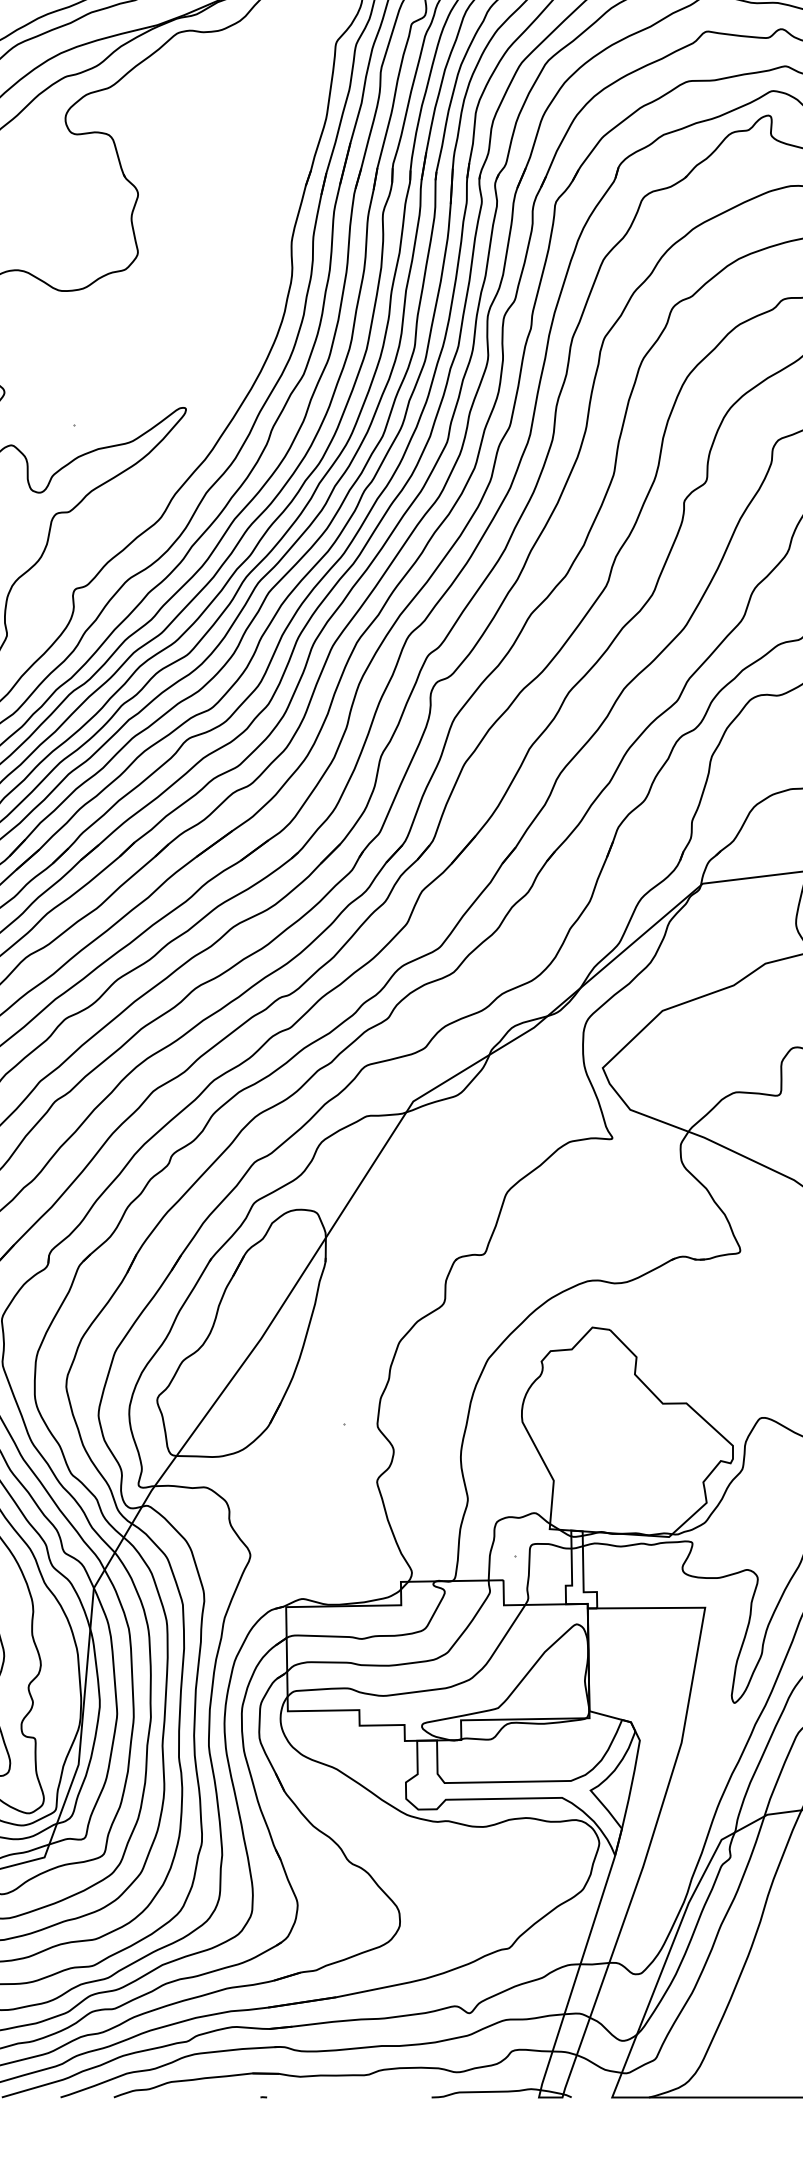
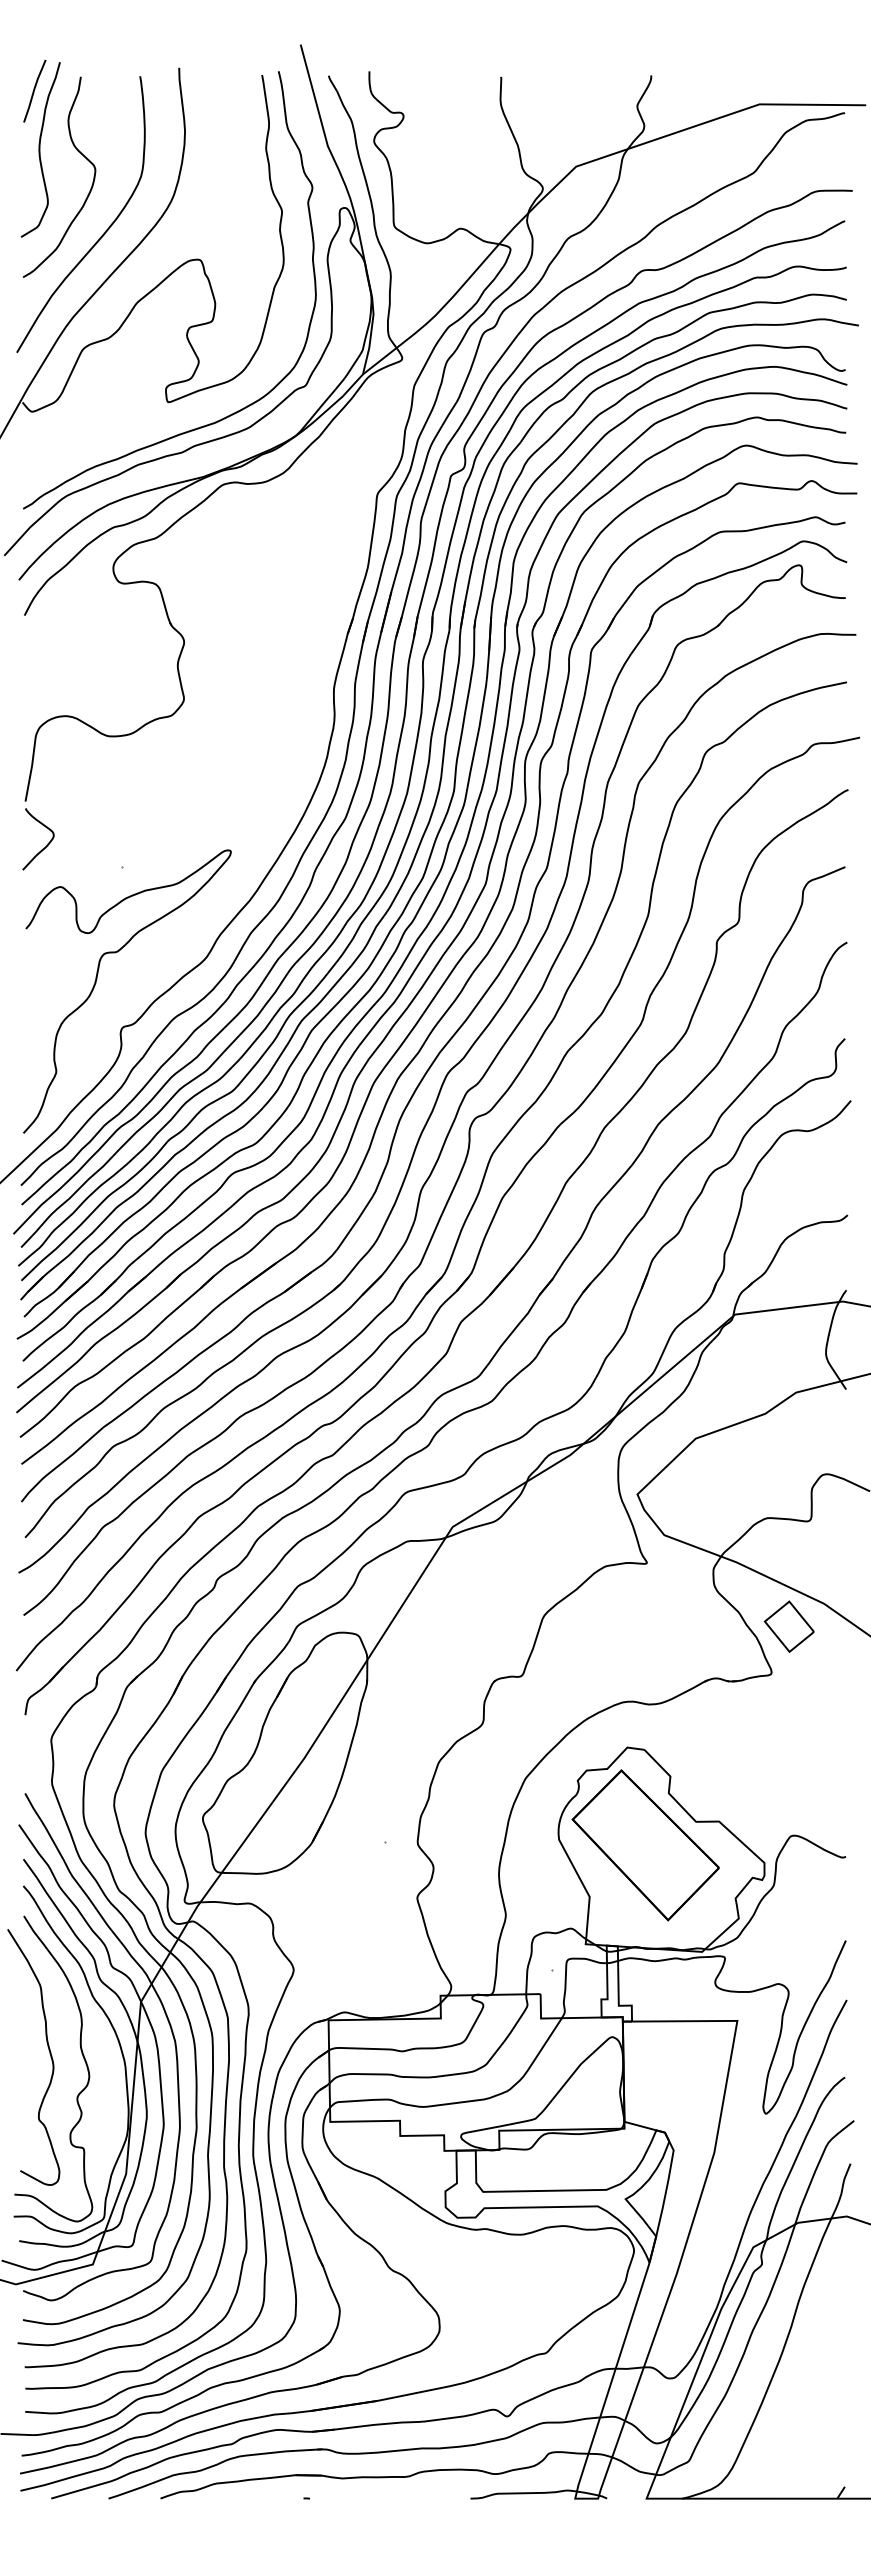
part: (757, 1203) -> (788, 1626), added
part: (611, 1427) -> (645, 1845), added

